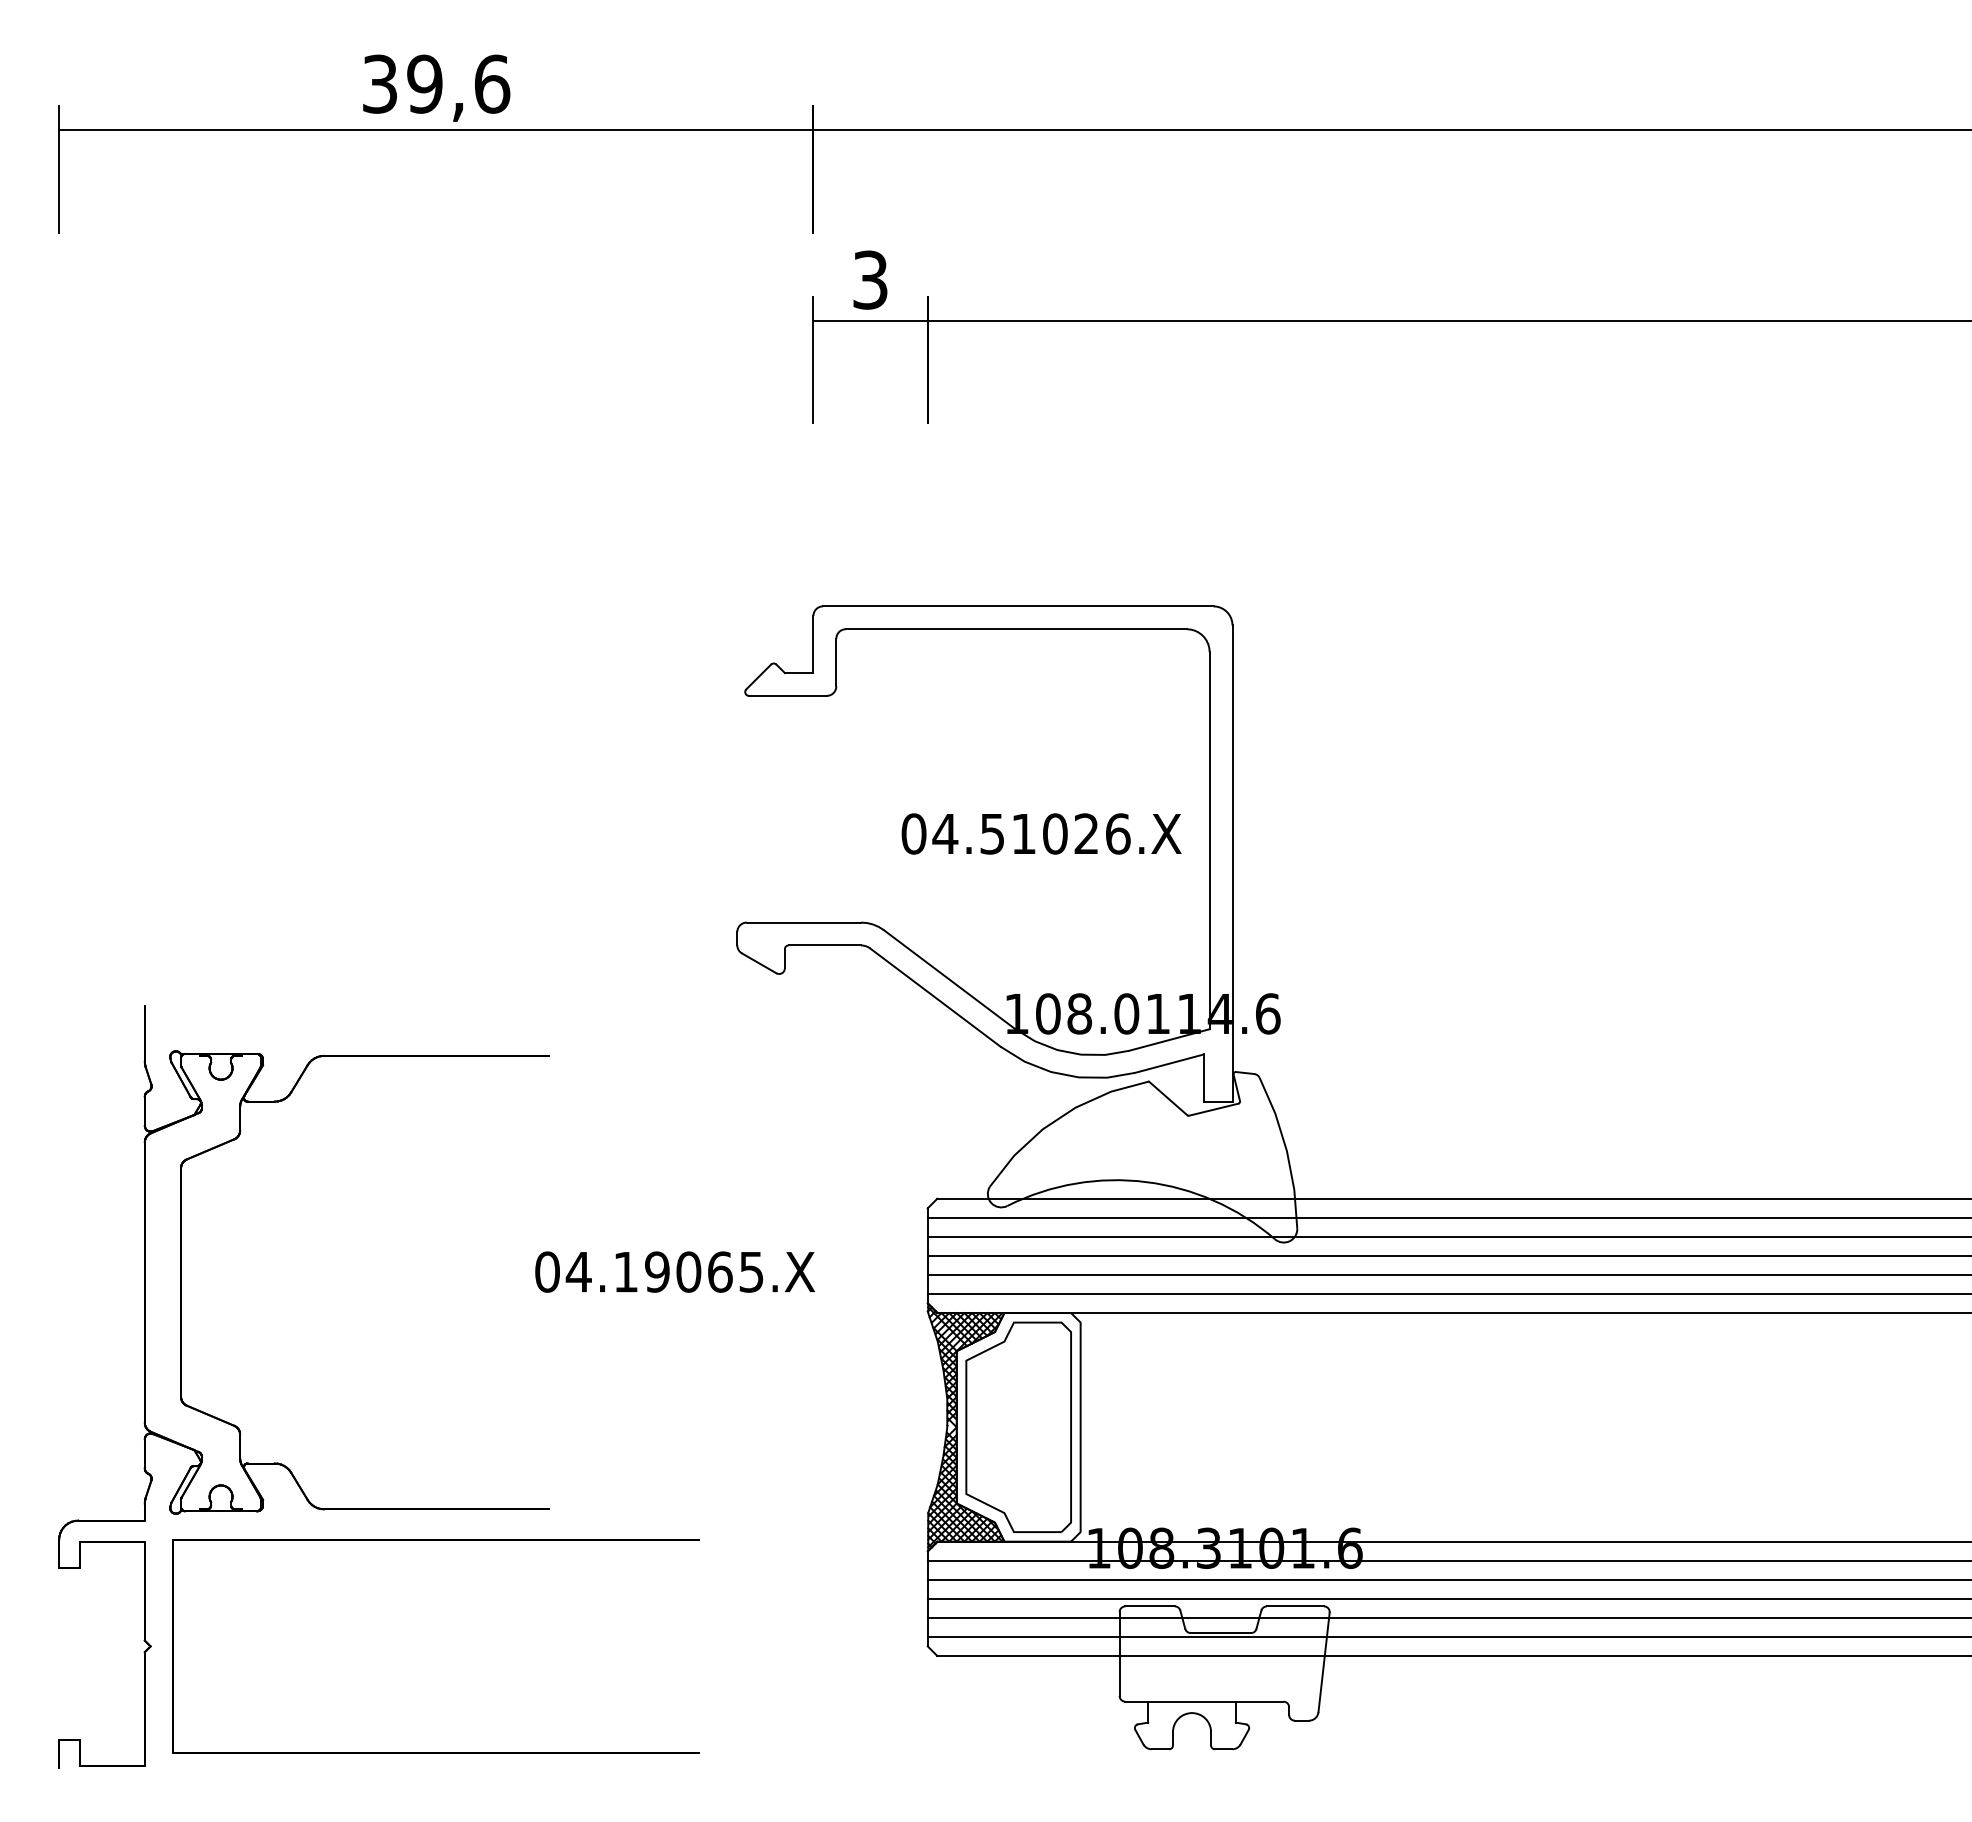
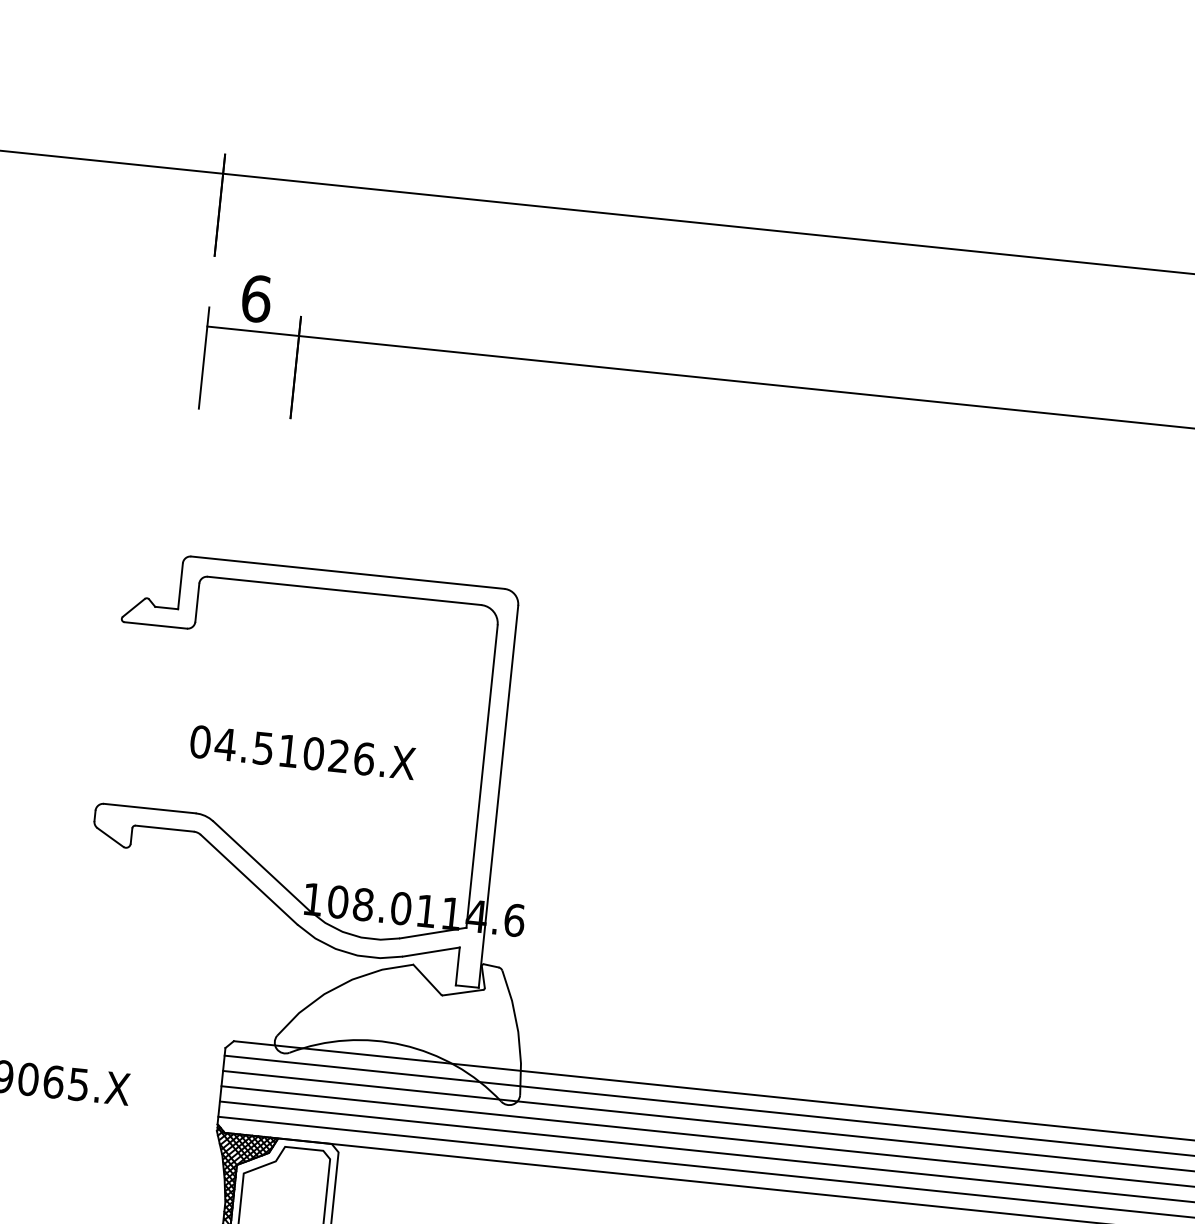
text: (870, 279) -> (256, 298), 3 -> 6
text: (1041, 833) -> (302, 752), moved

